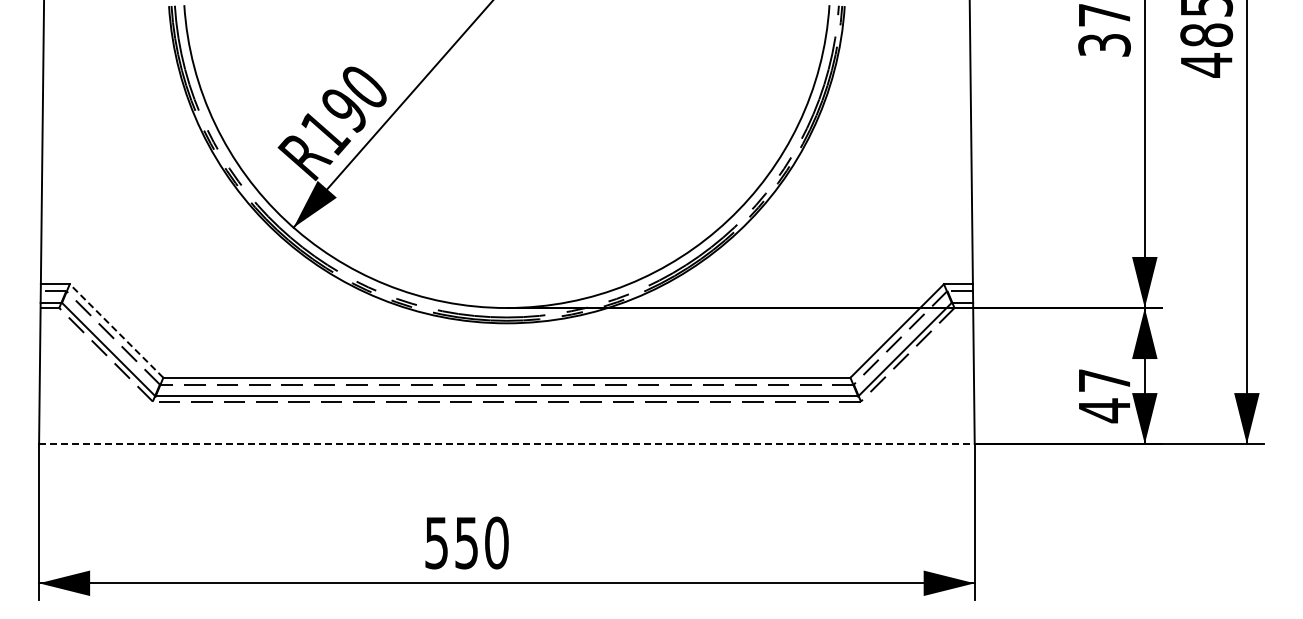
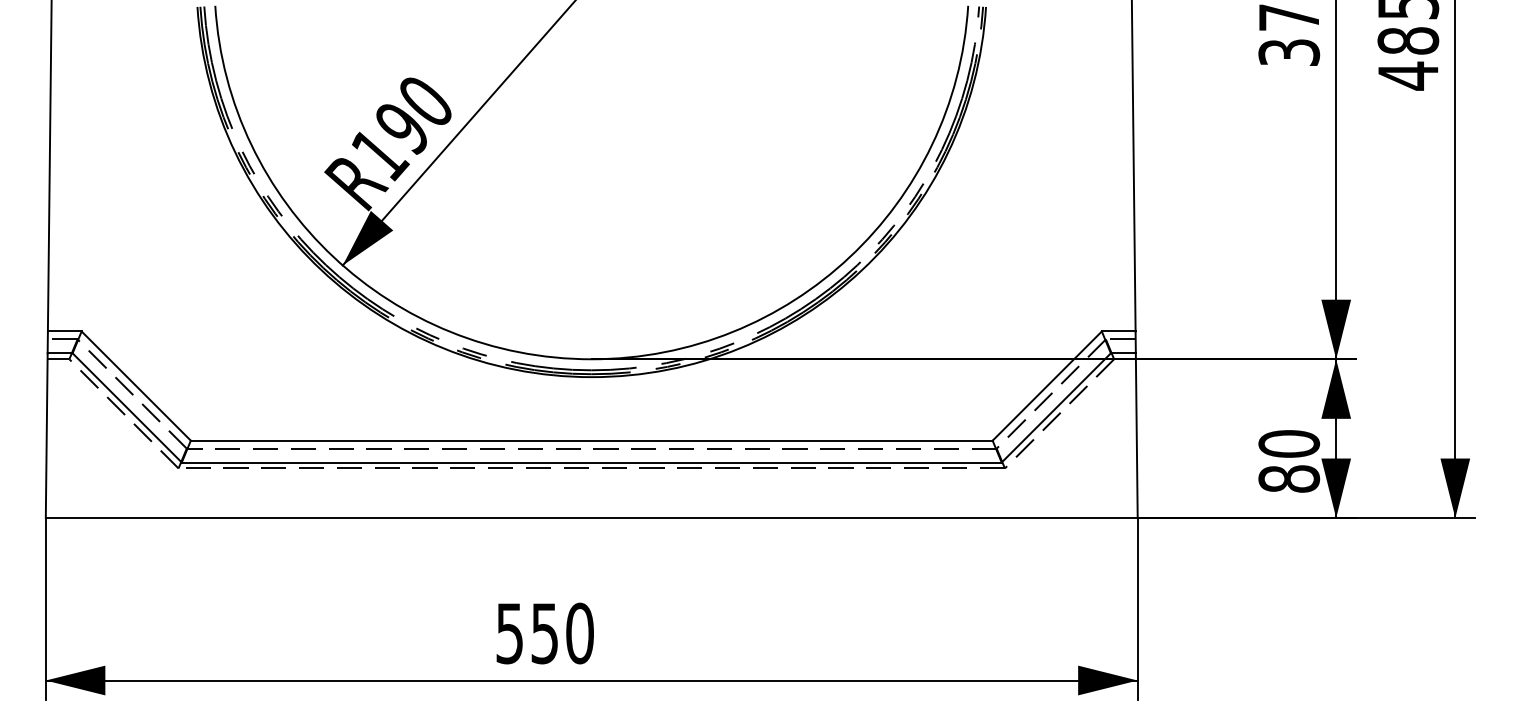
line: (116, 330) -> (136, 385), dashed -> solid
text: (1104, 395) -> (1289, 461), 47 -> 80
line: (506, 444) -> (591, 518), dashed -> solid

